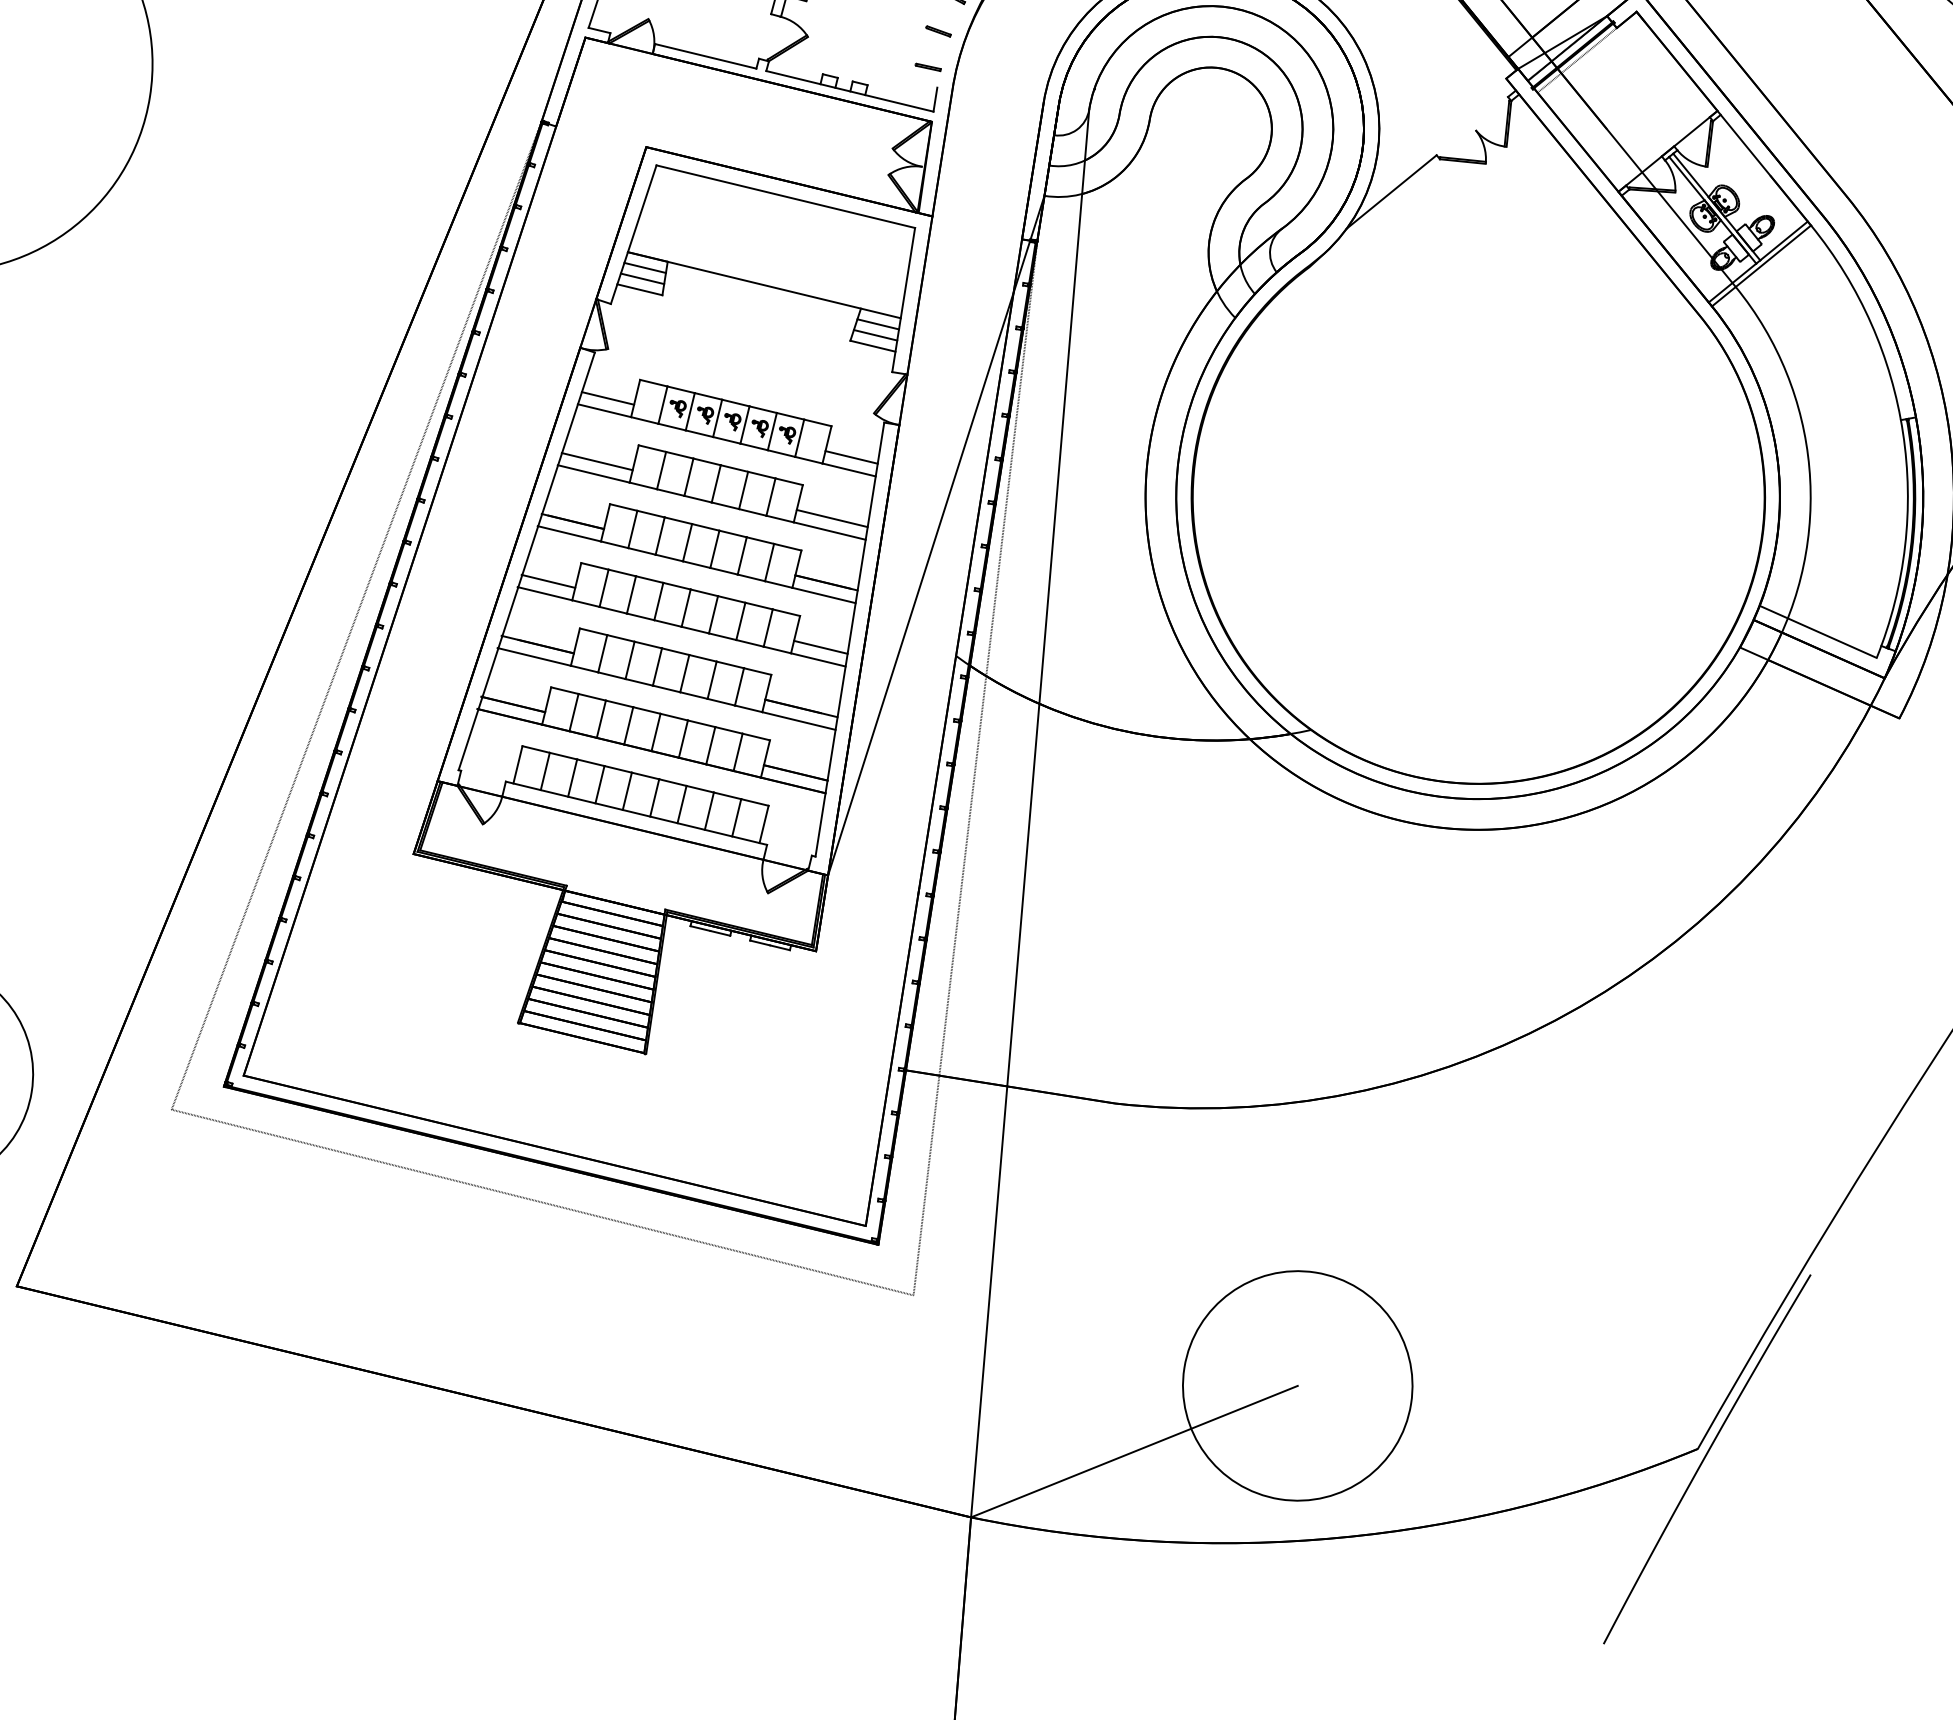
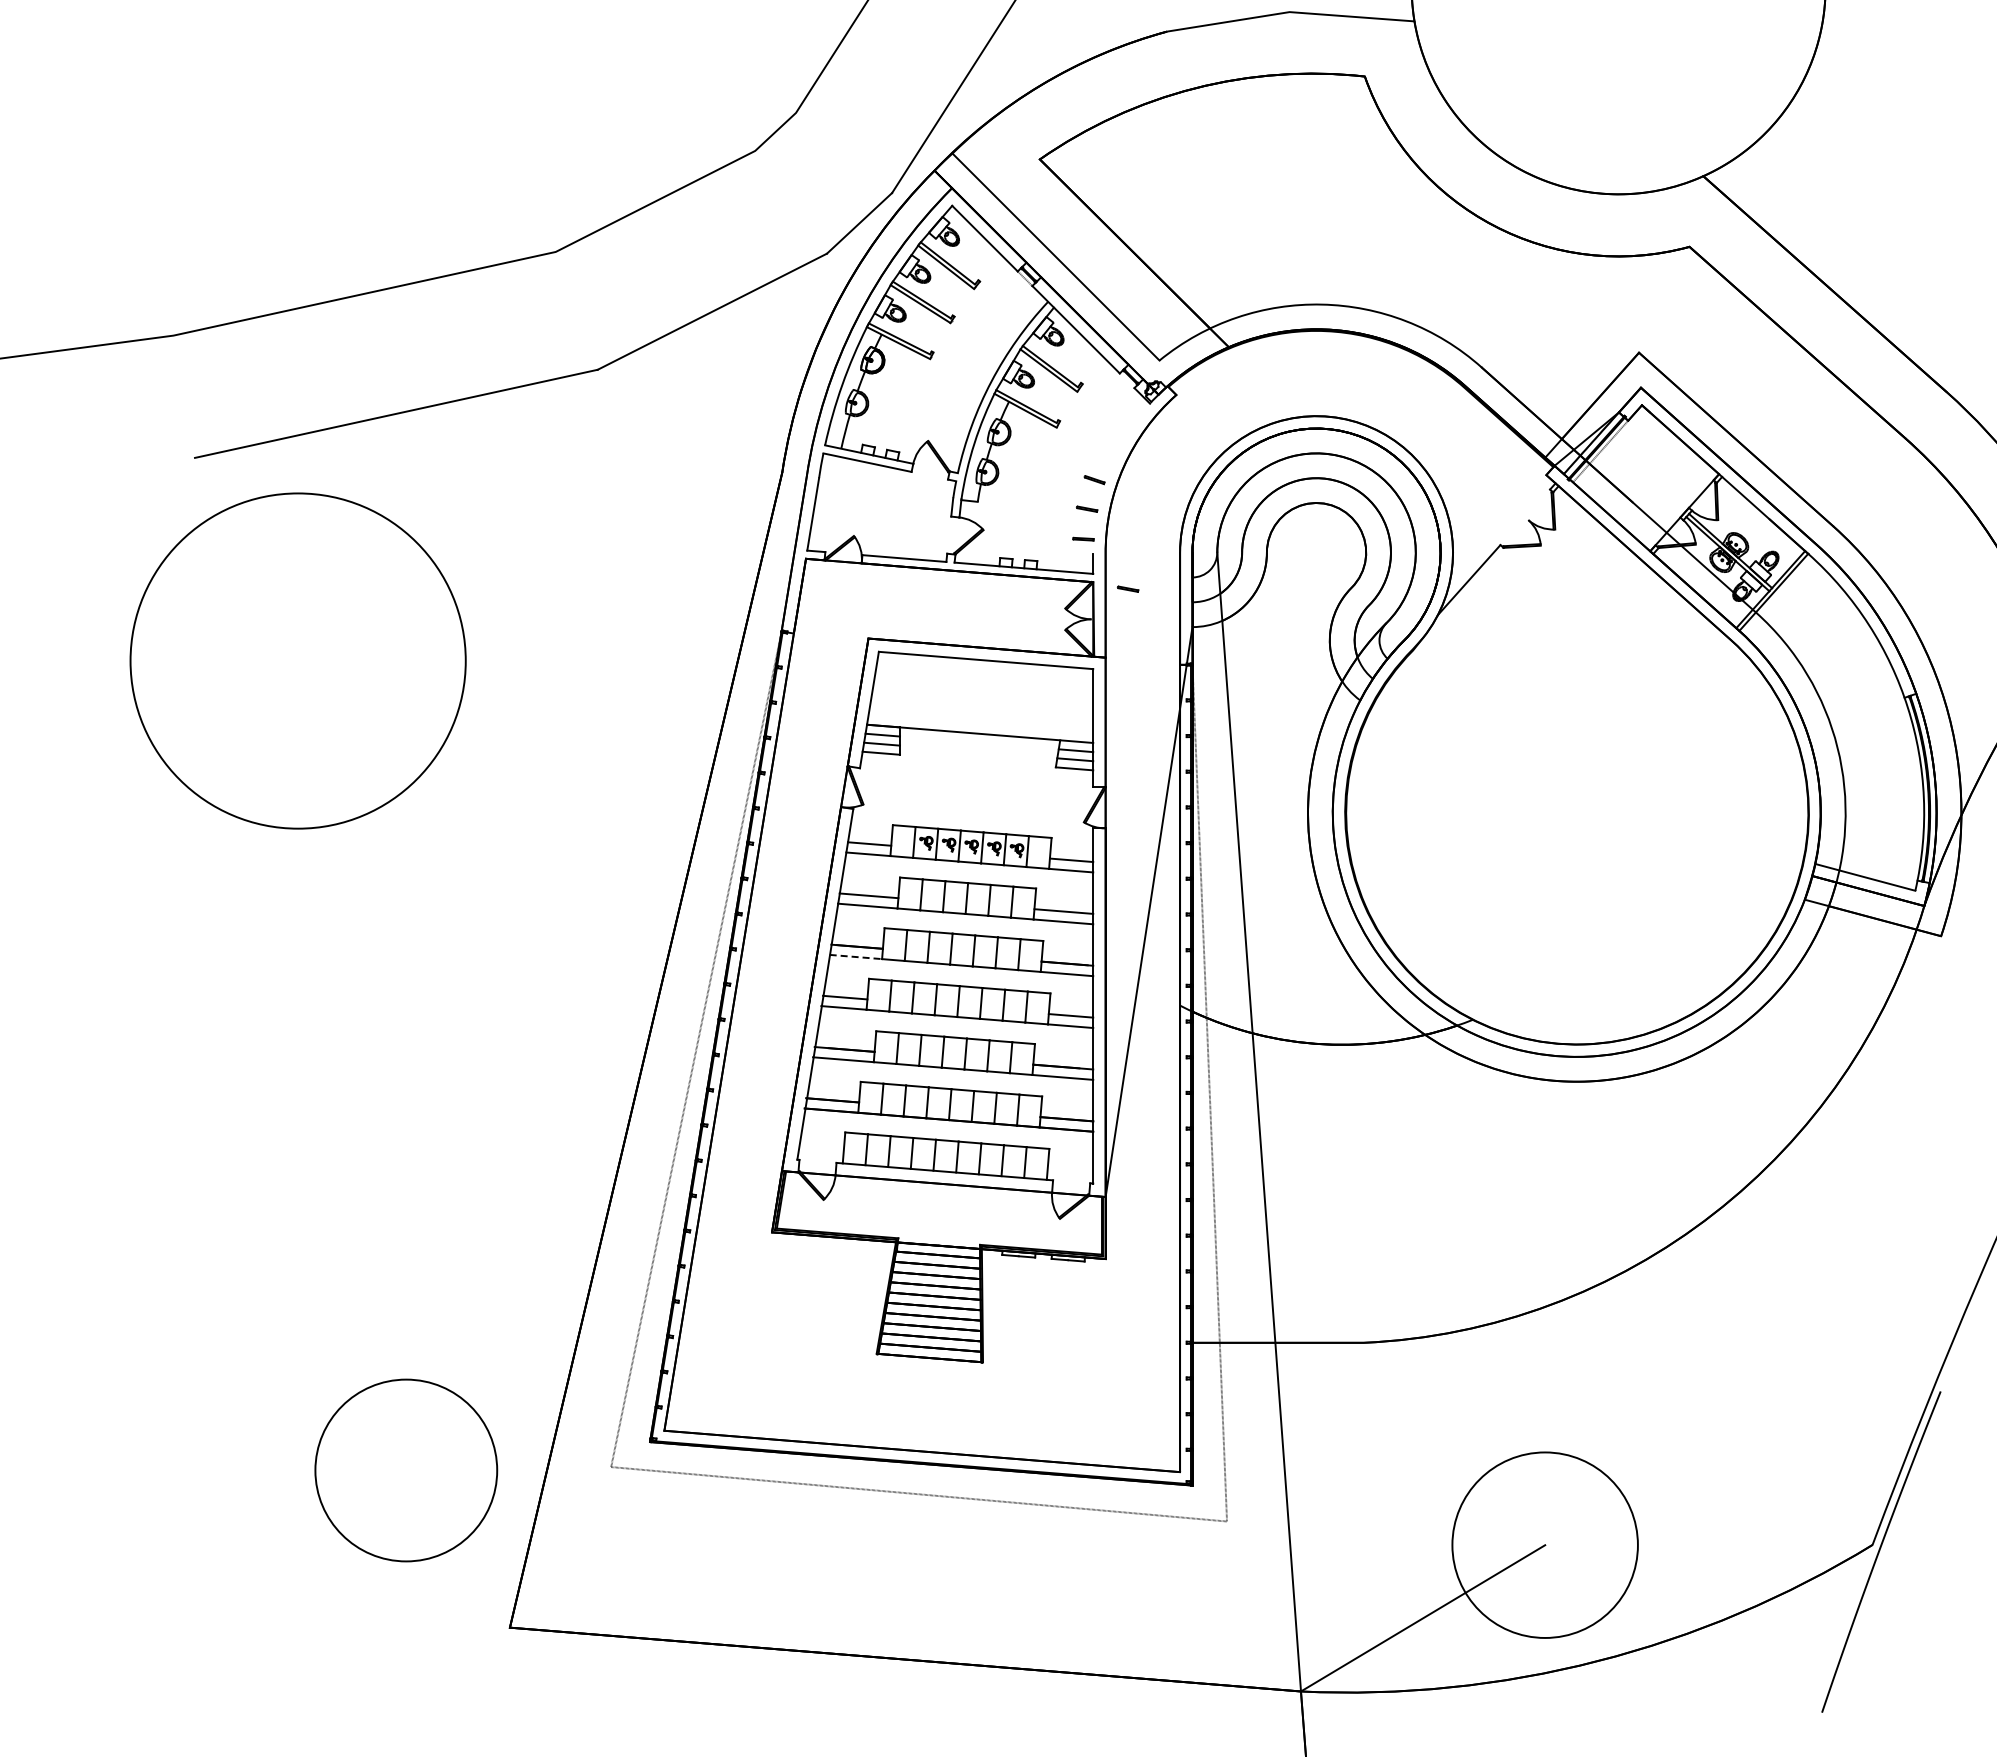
line: (972, 136) -> (1127, 588), added
line: (570, 534) -> (856, 957), solid -> dashed

